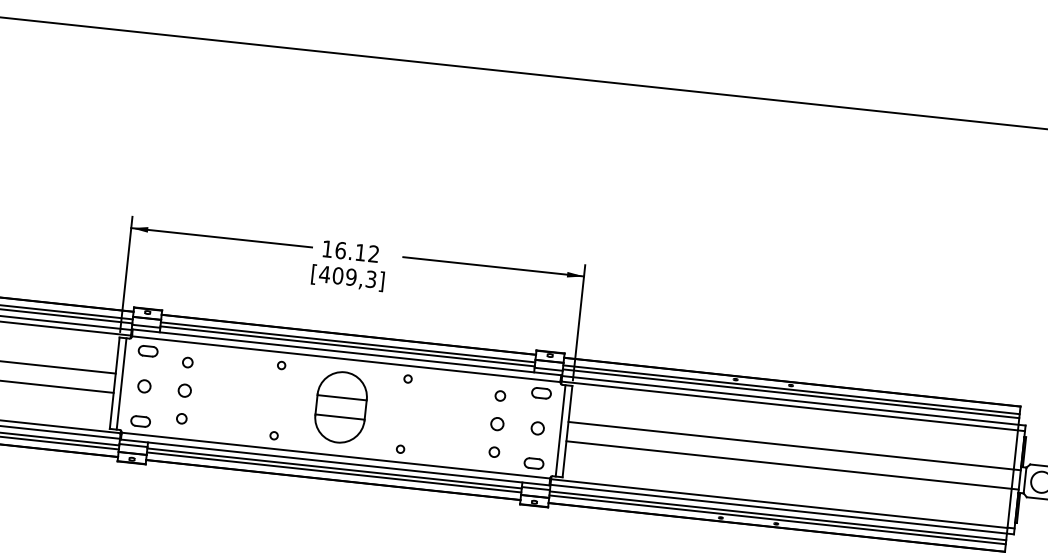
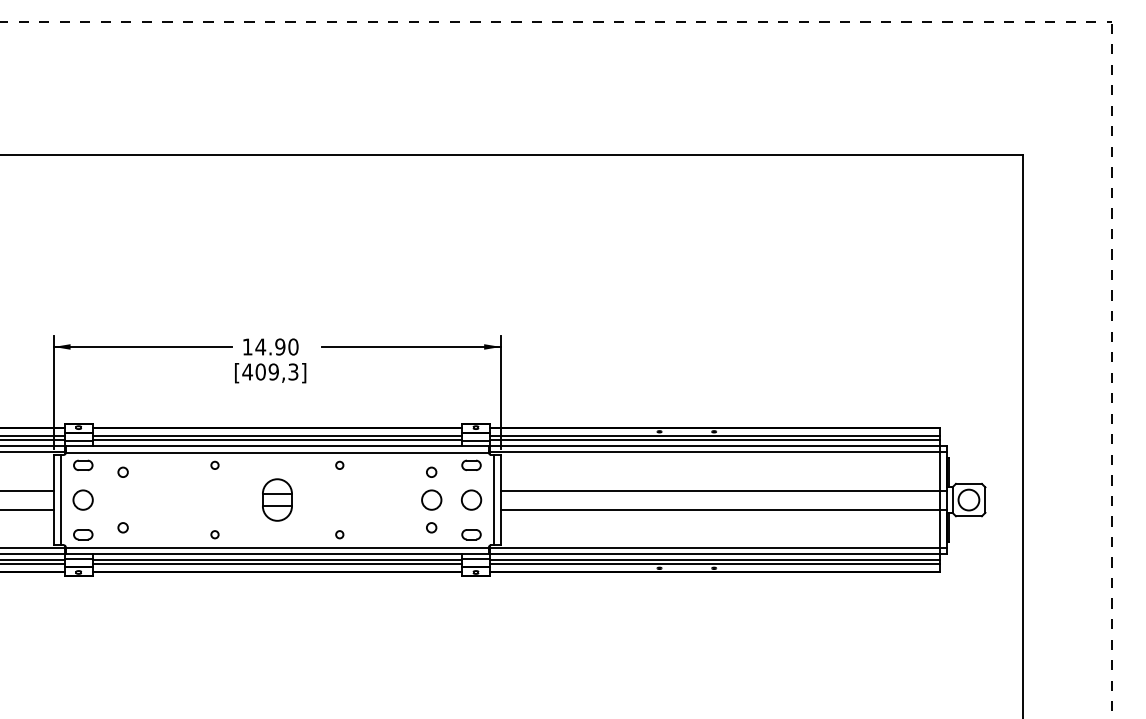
text: (356, 251) -> (276, 346), 16.12 -> 14.90
circle: (144, 385) -> (83, 499), size x1.6
circle: (185, 390) -> (123, 499), removed
part: (341, 406) -> (277, 499), size x0.6
circle: (497, 423) -> (431, 499), size x1.6
circle: (537, 427) -> (471, 499), size x1.6

